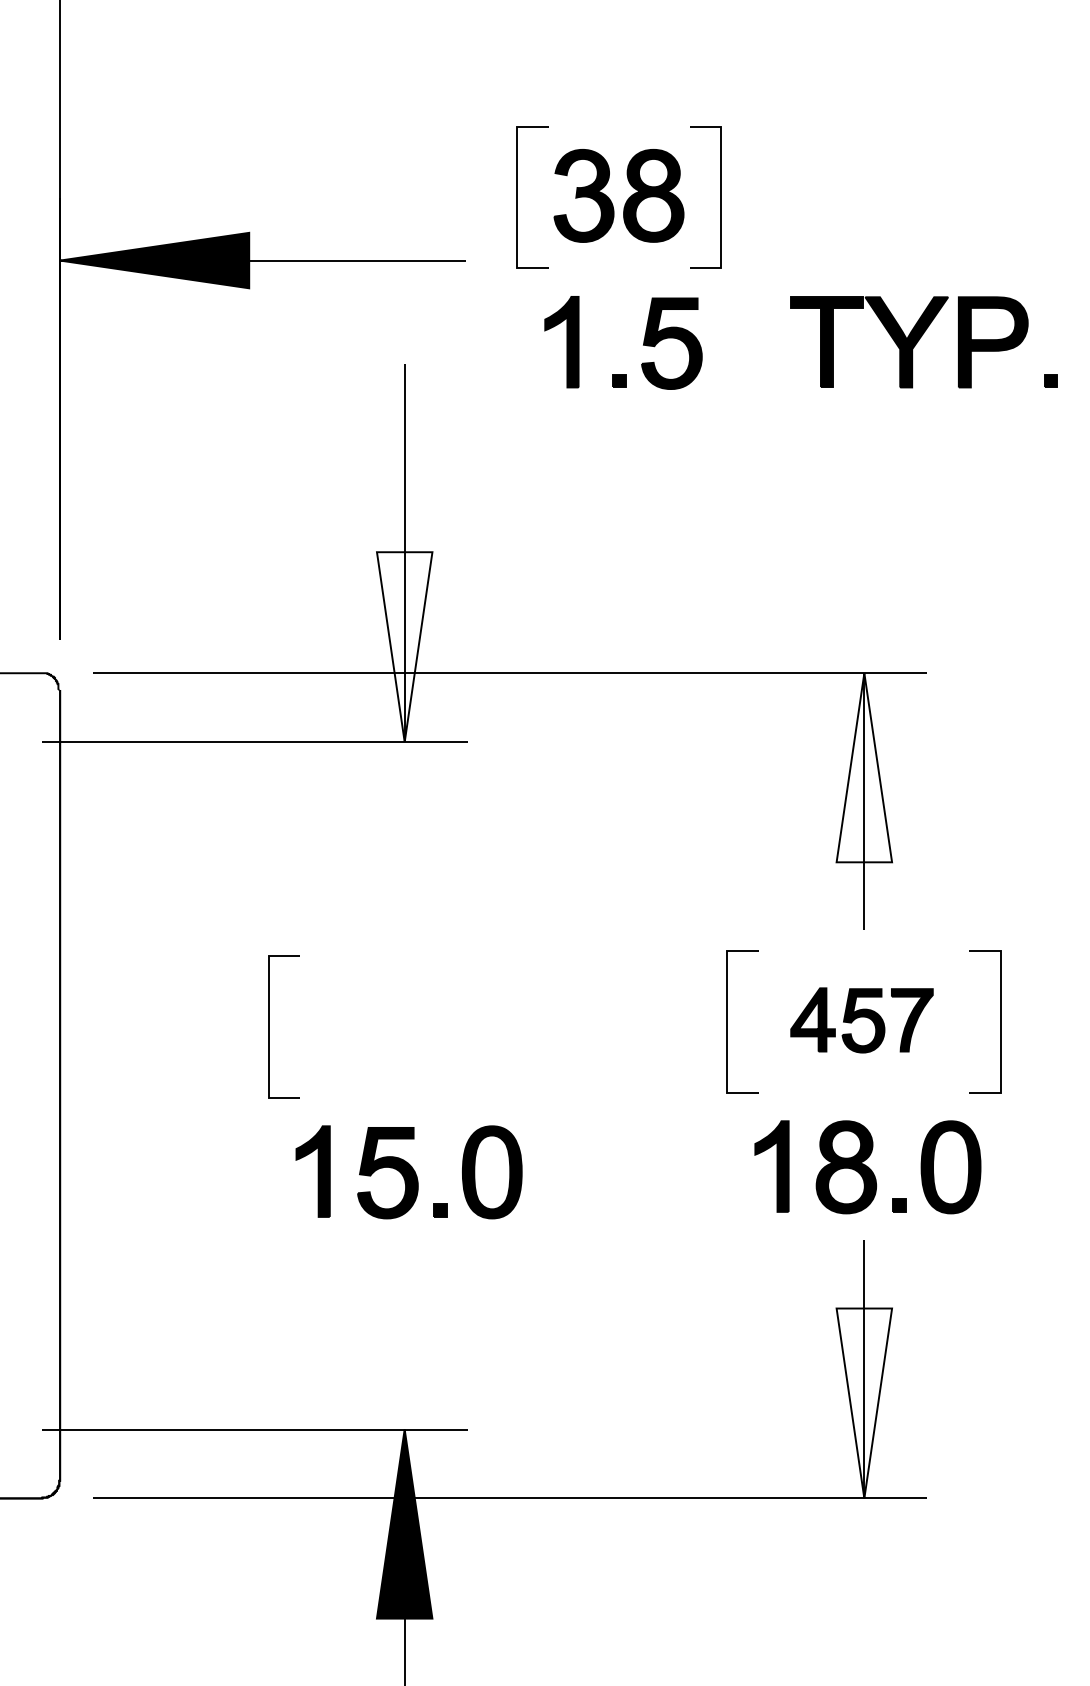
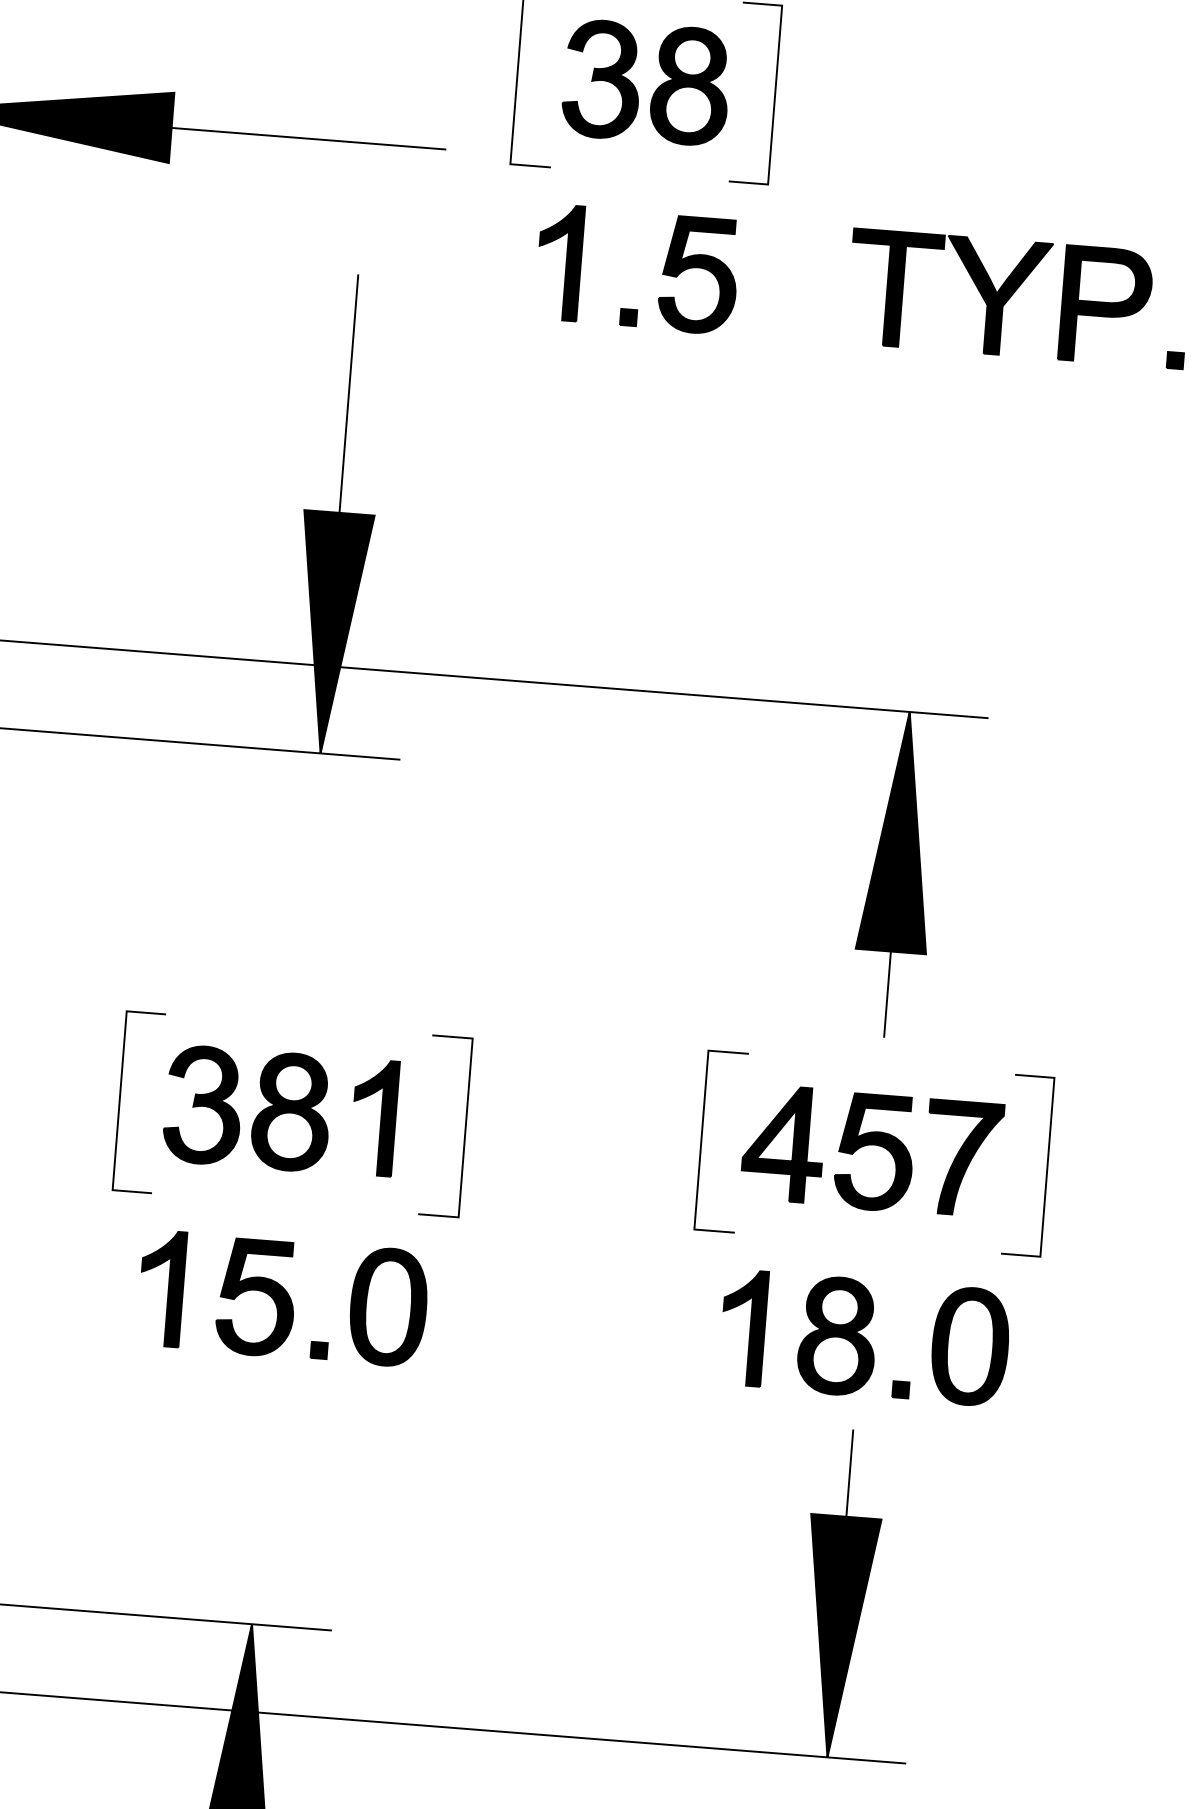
fill: (404, 647) -> (329, 633), added
fill: (864, 767) -> (900, 831), added
part: (861, 1020) -> (871, 1151), size x1.43
part: (395, 1025) -> (280, 1111), added
line: (541, 1026) -> (465, 1127), added
fill: (864, 1403) -> (837, 1637), added

